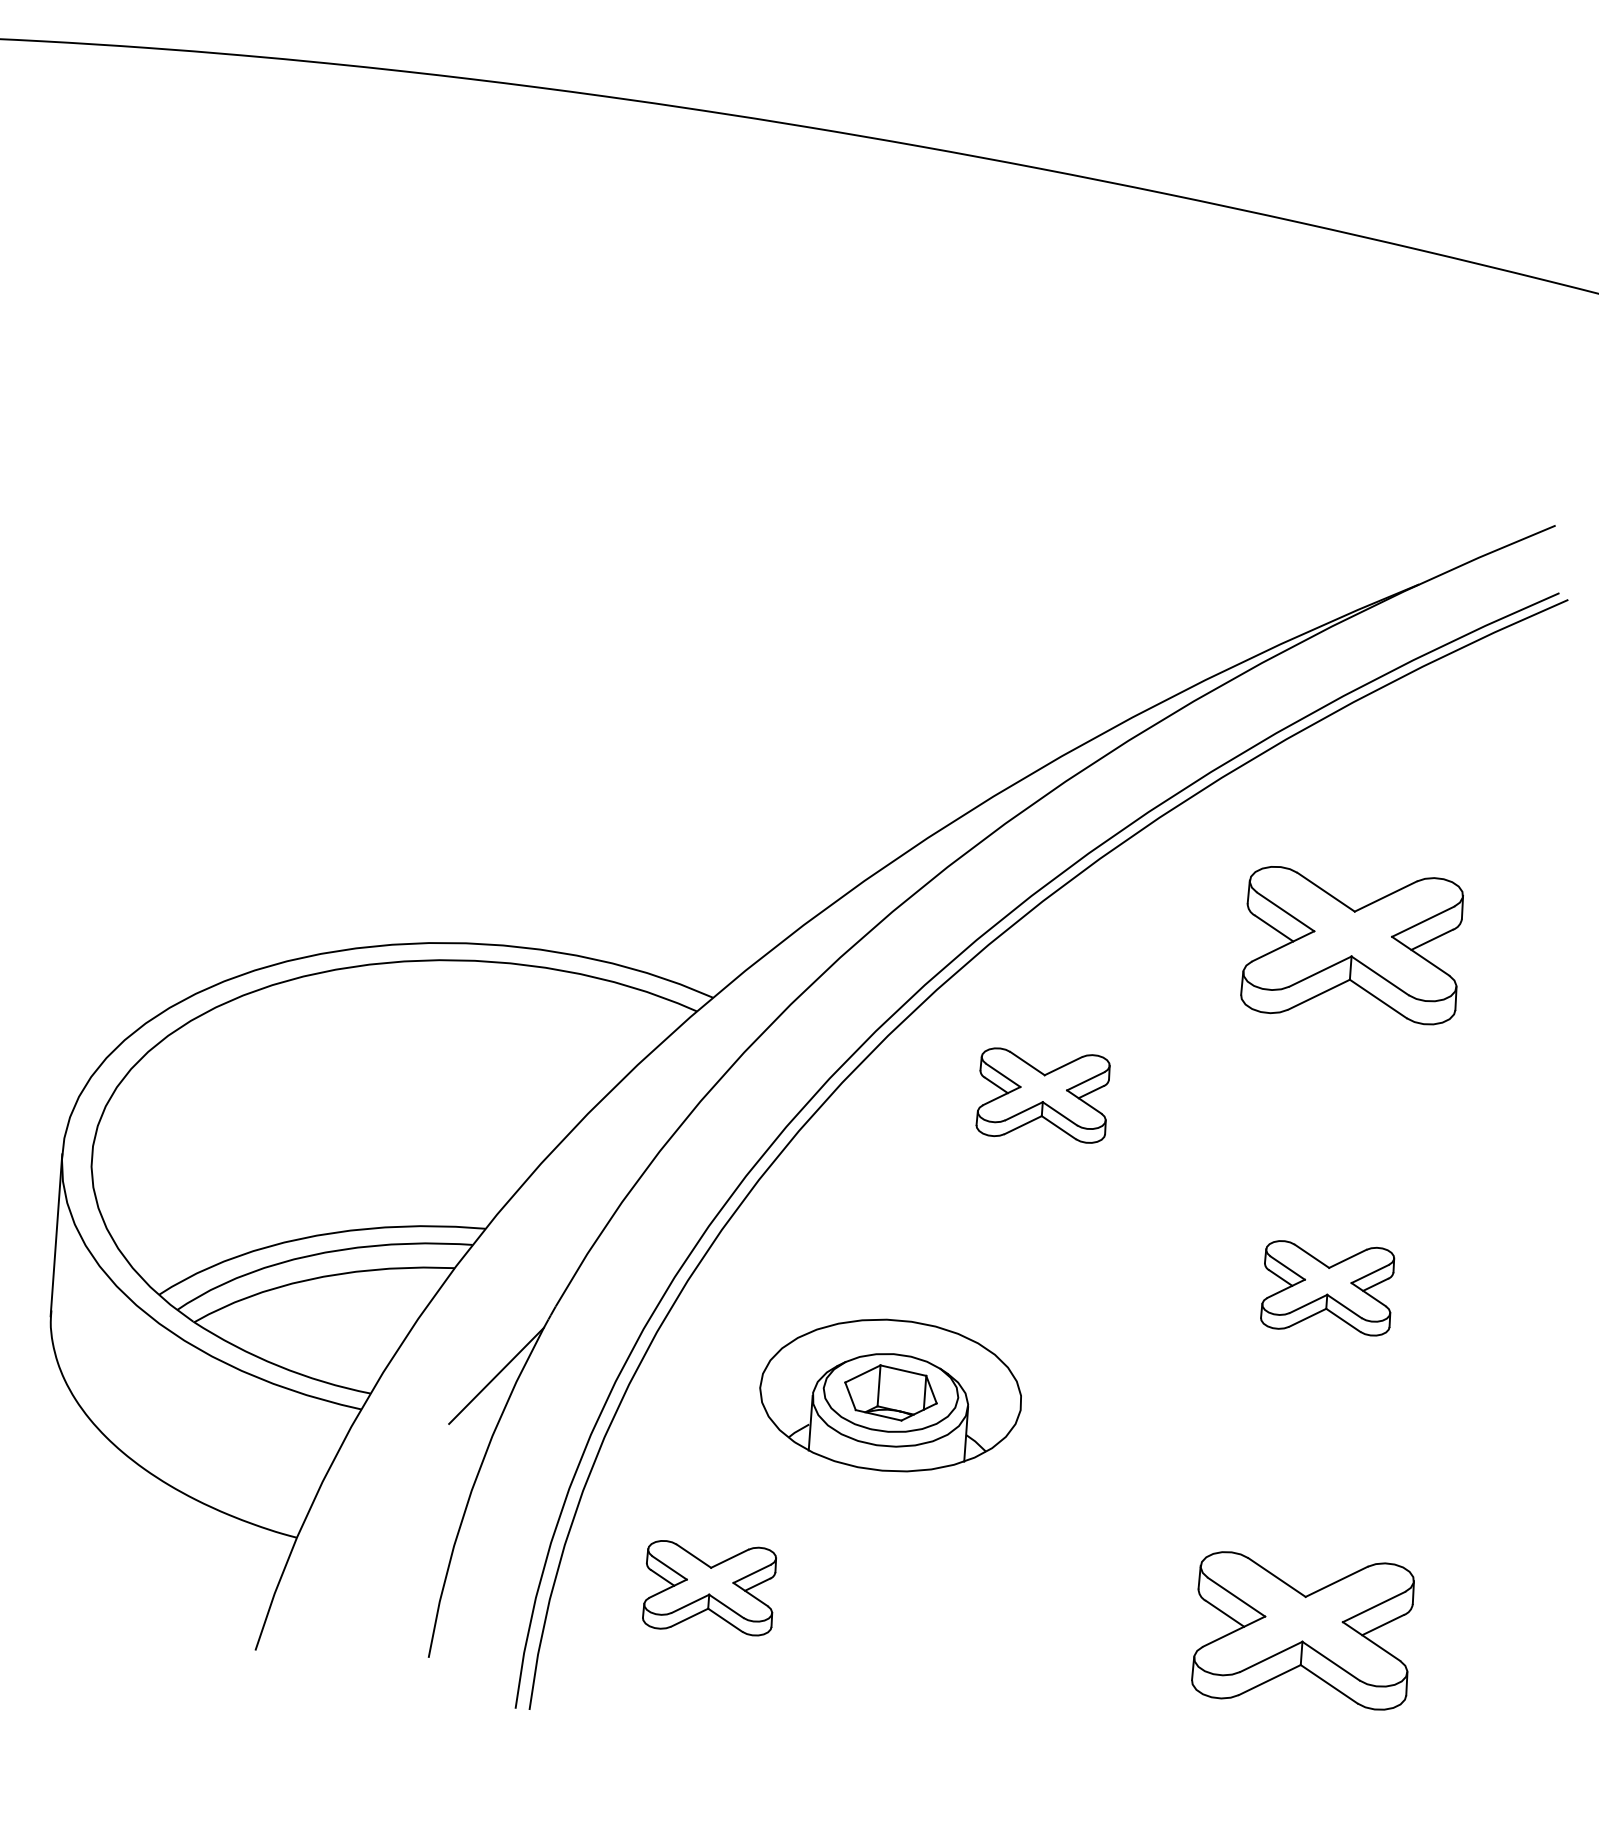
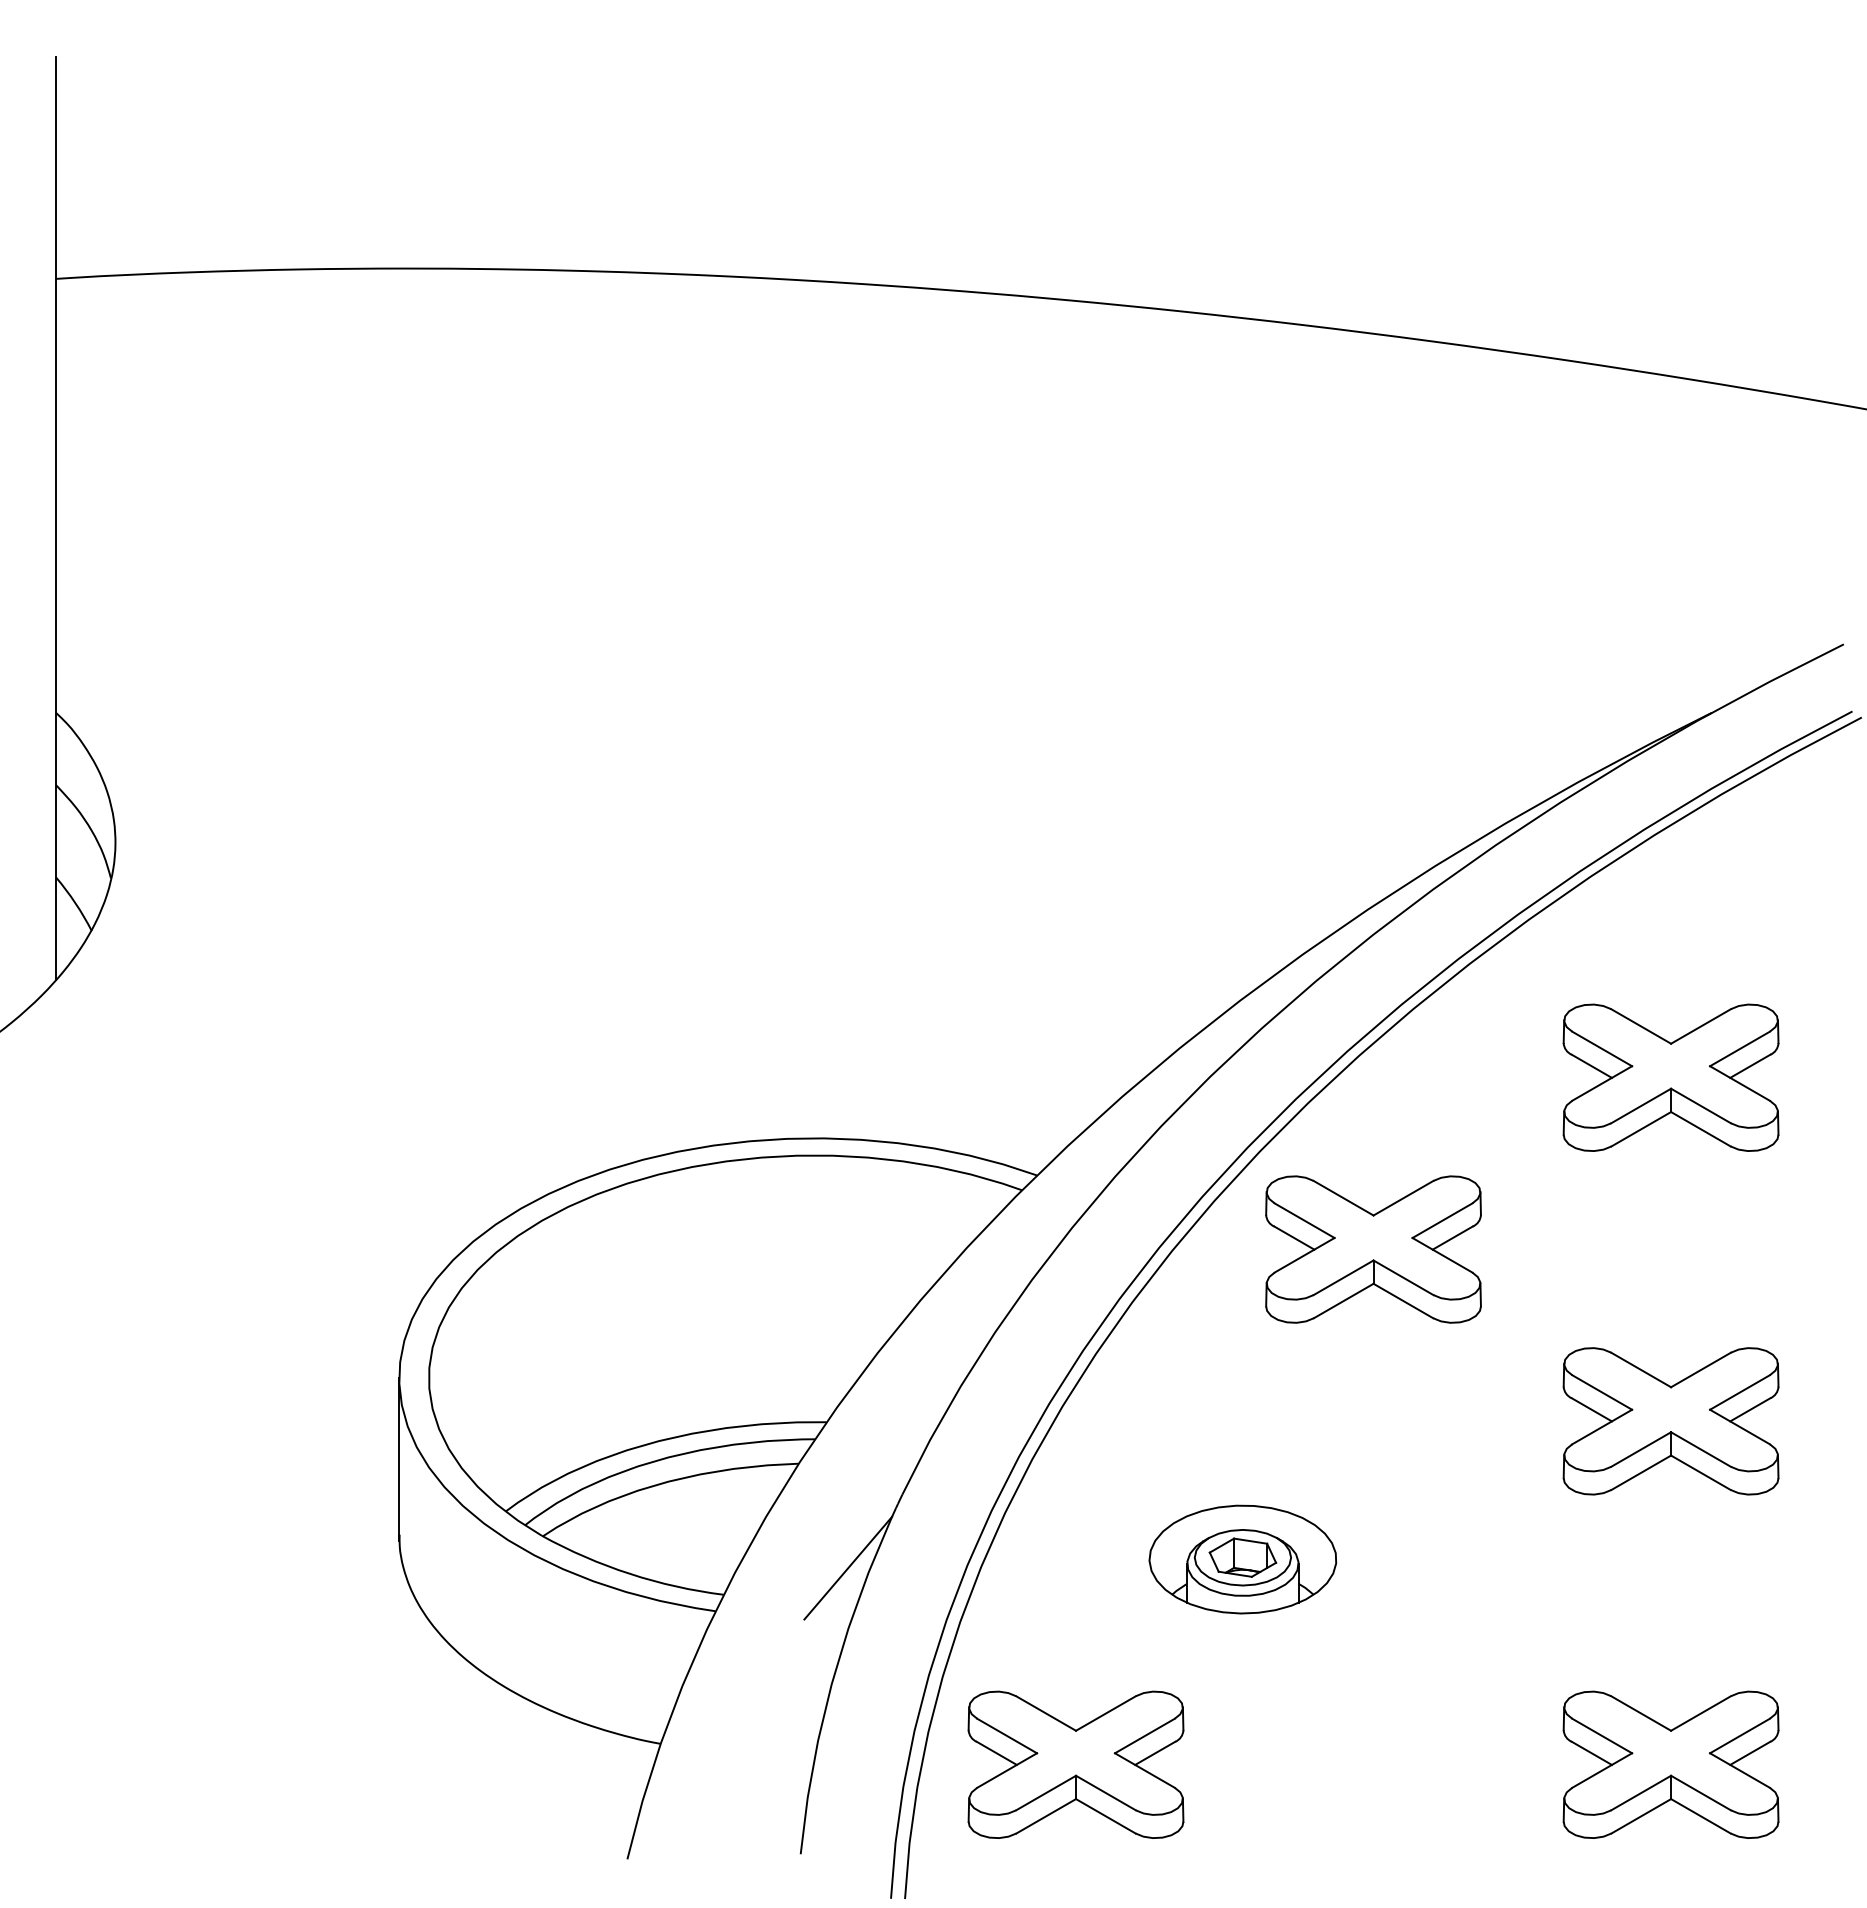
part: (1043, 1095) -> (1373, 1249), size x1.67
part: (1327, 1288) -> (1670, 1421), size x1.67
part: (890, 1395) -> (1242, 1559), size x0.71
part: (709, 1587) -> (1075, 1764), size x1.67

